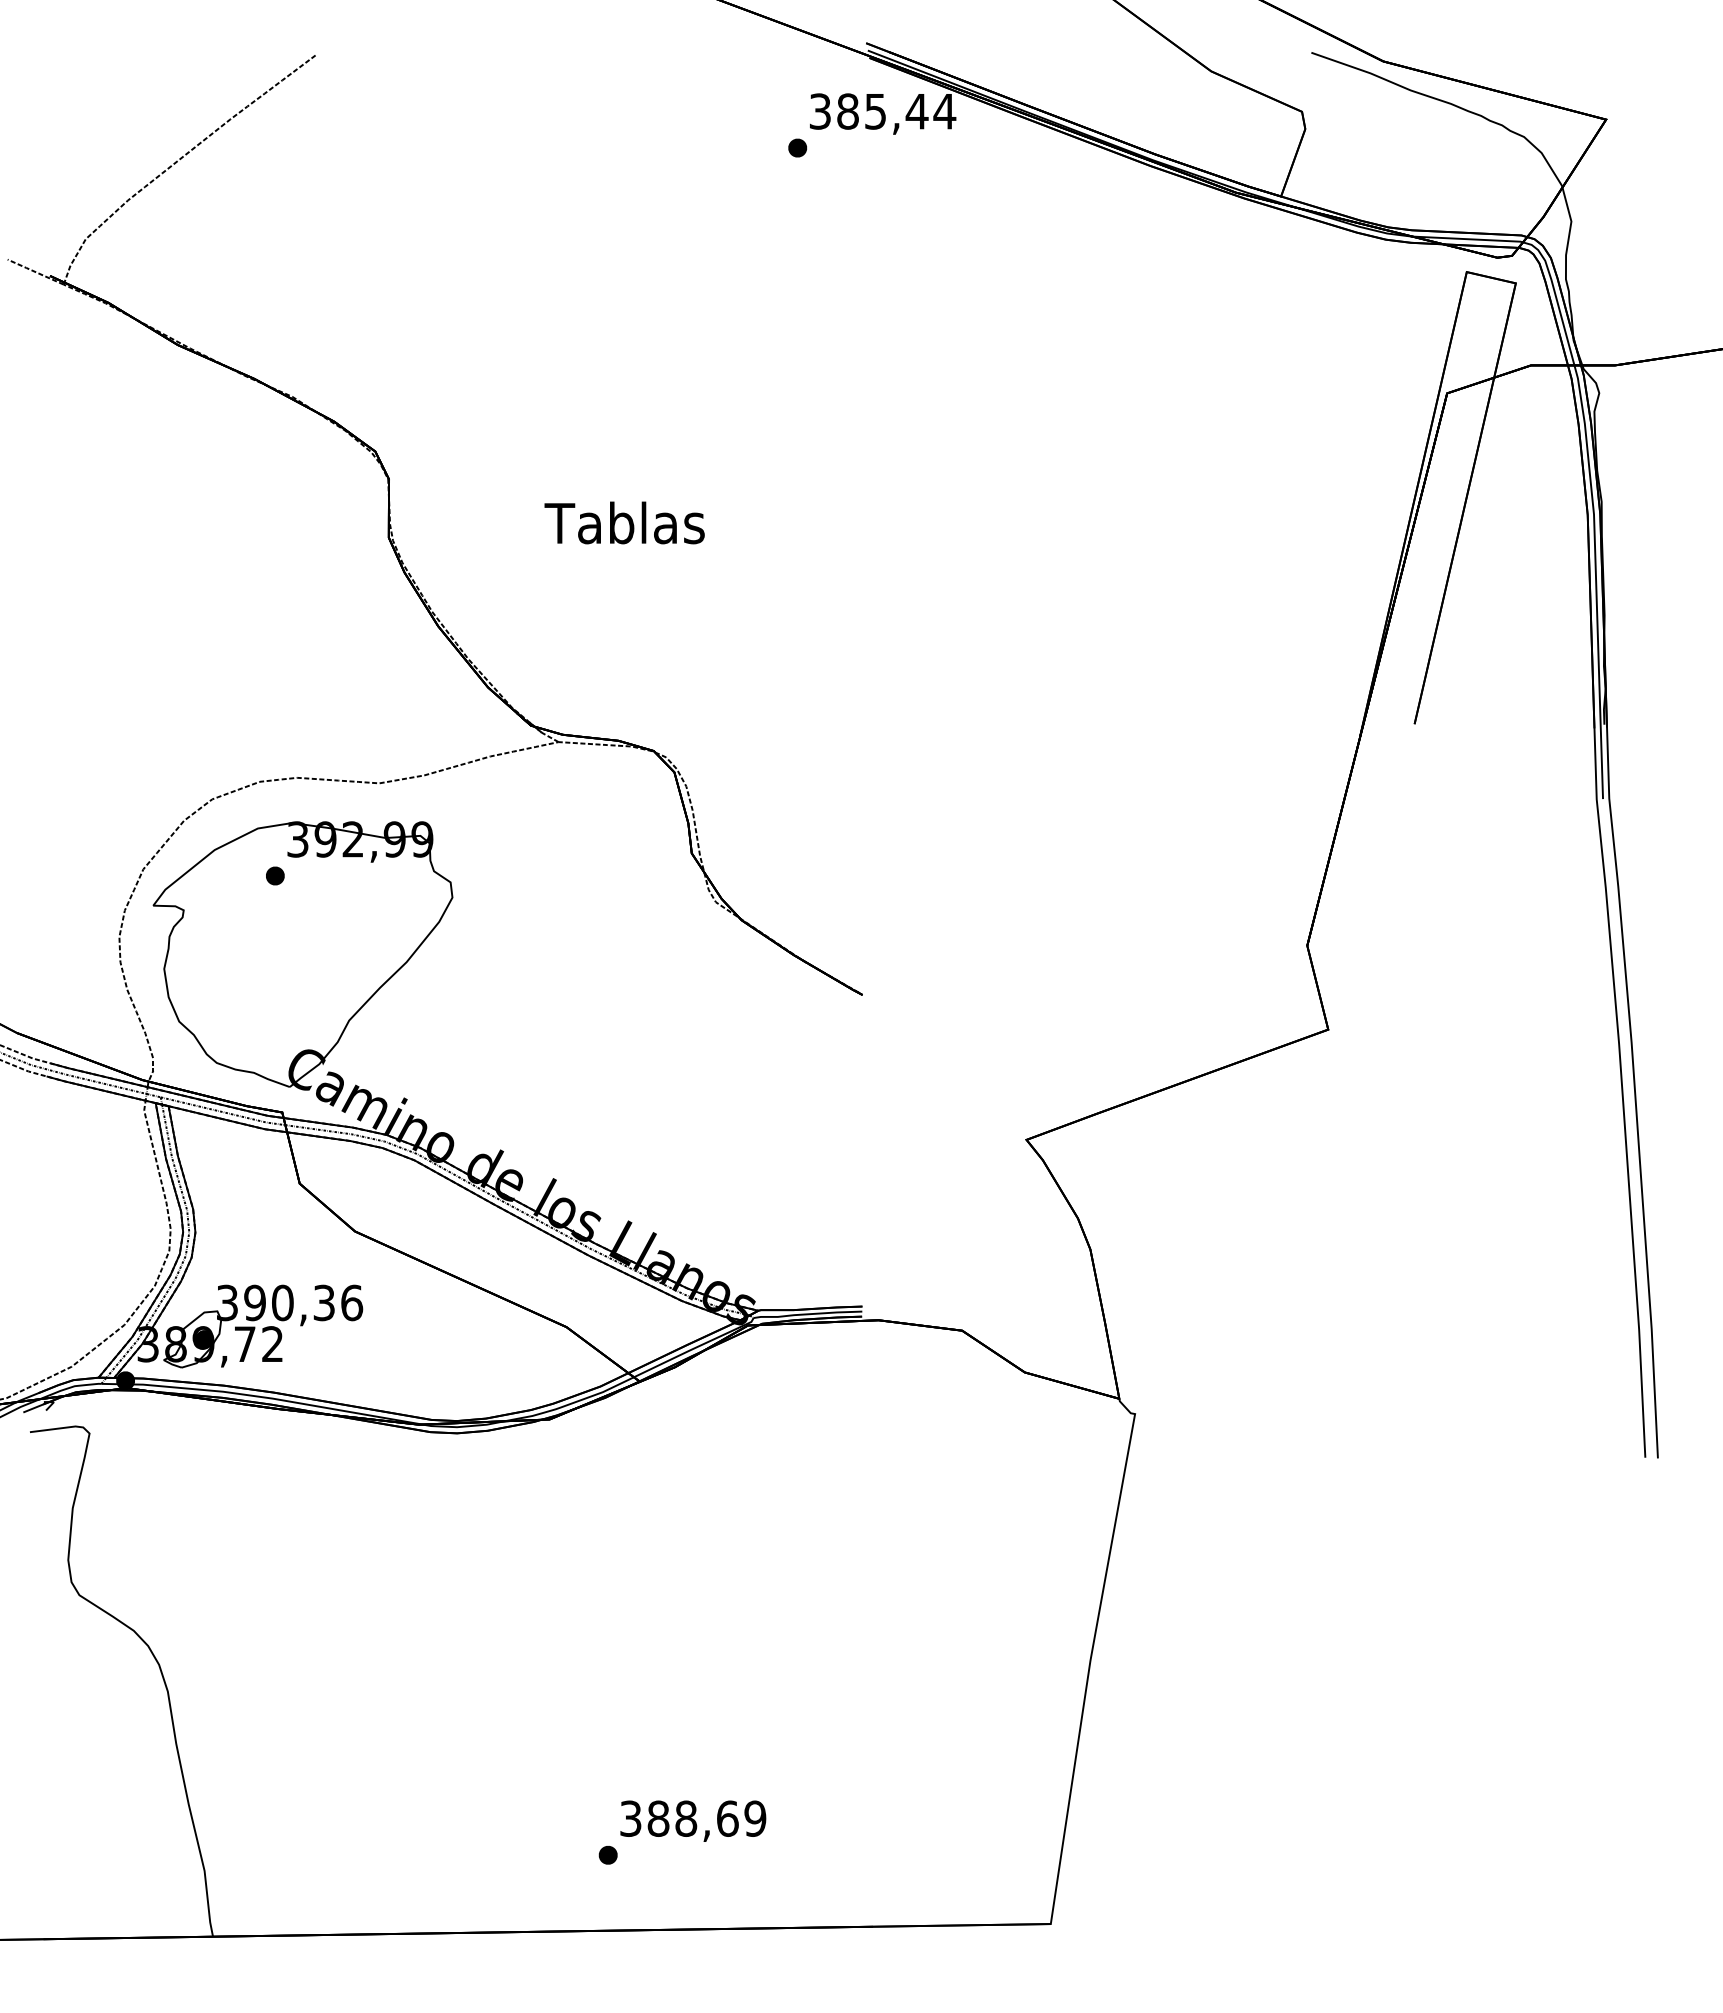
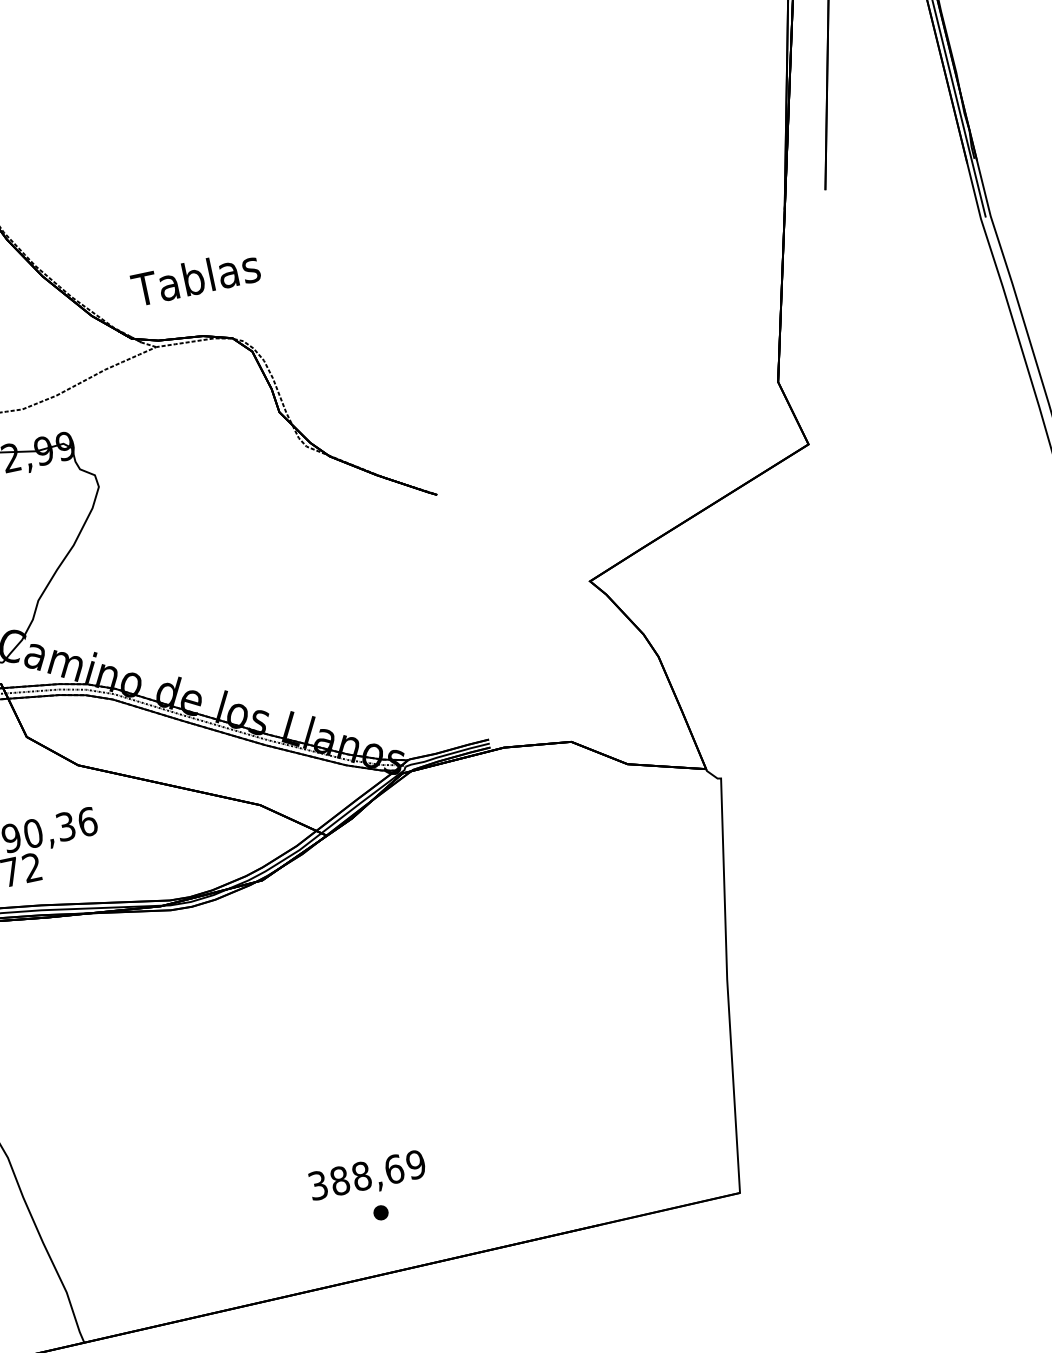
text: (624, 522) -> (195, 277), moved
text: (693, 1820) -> (367, 1176), moved

